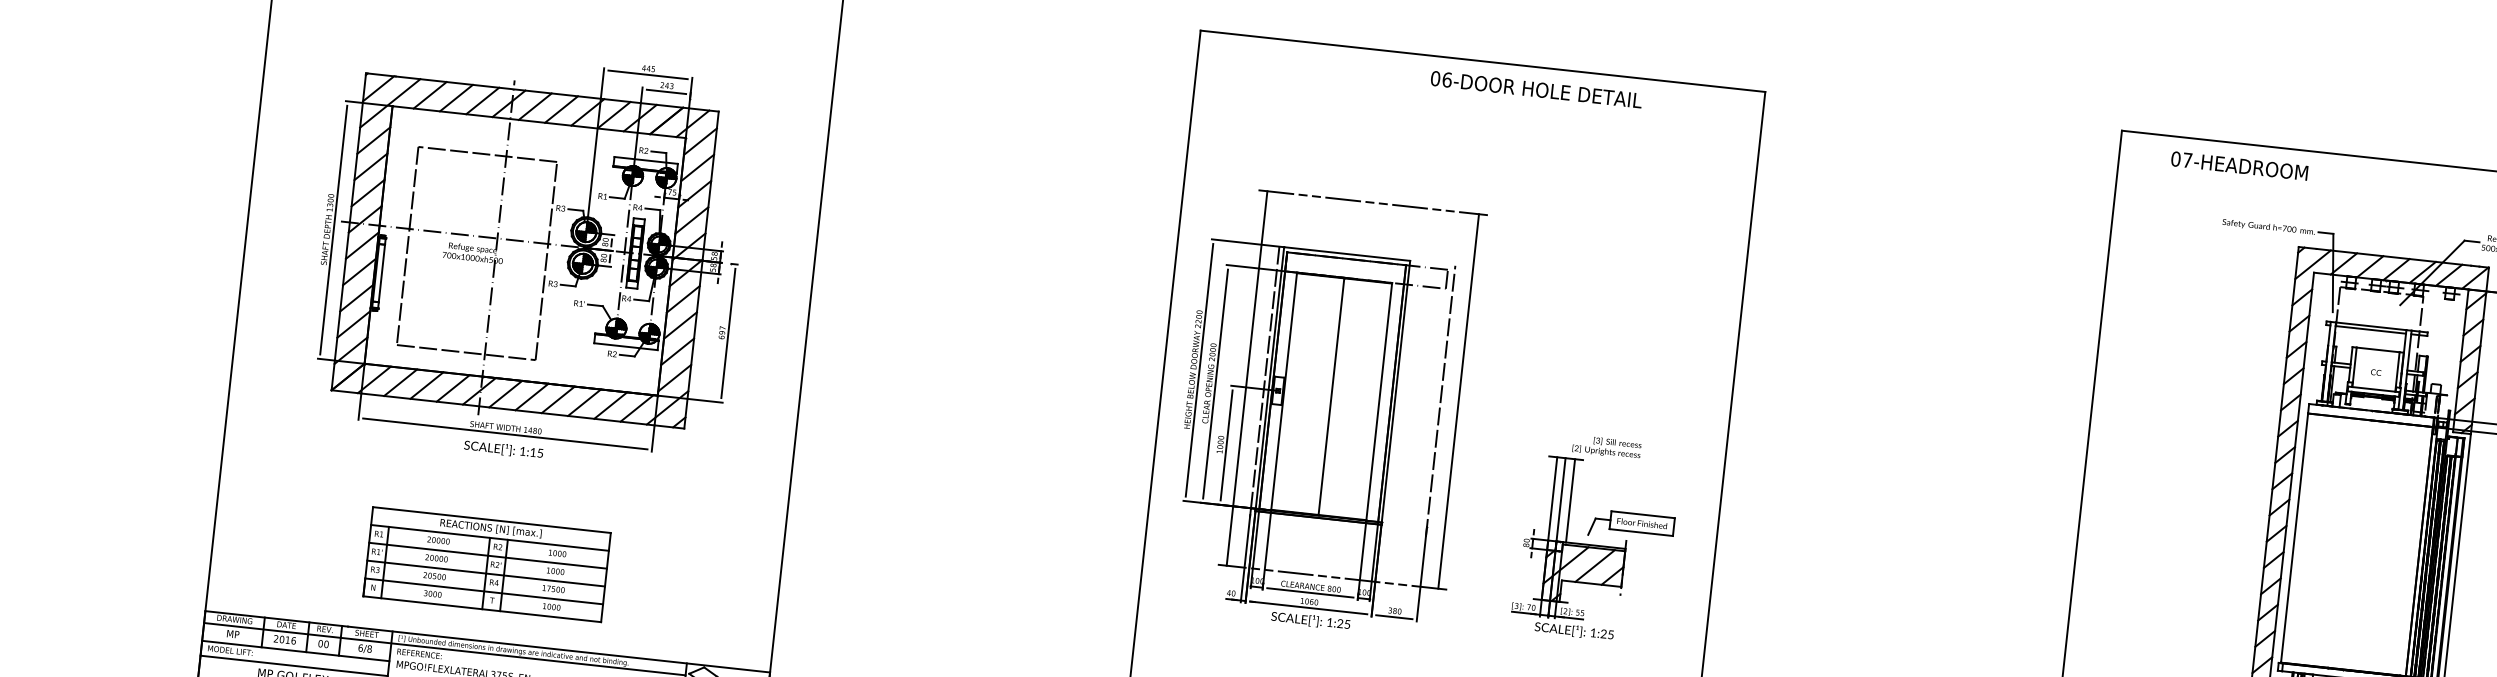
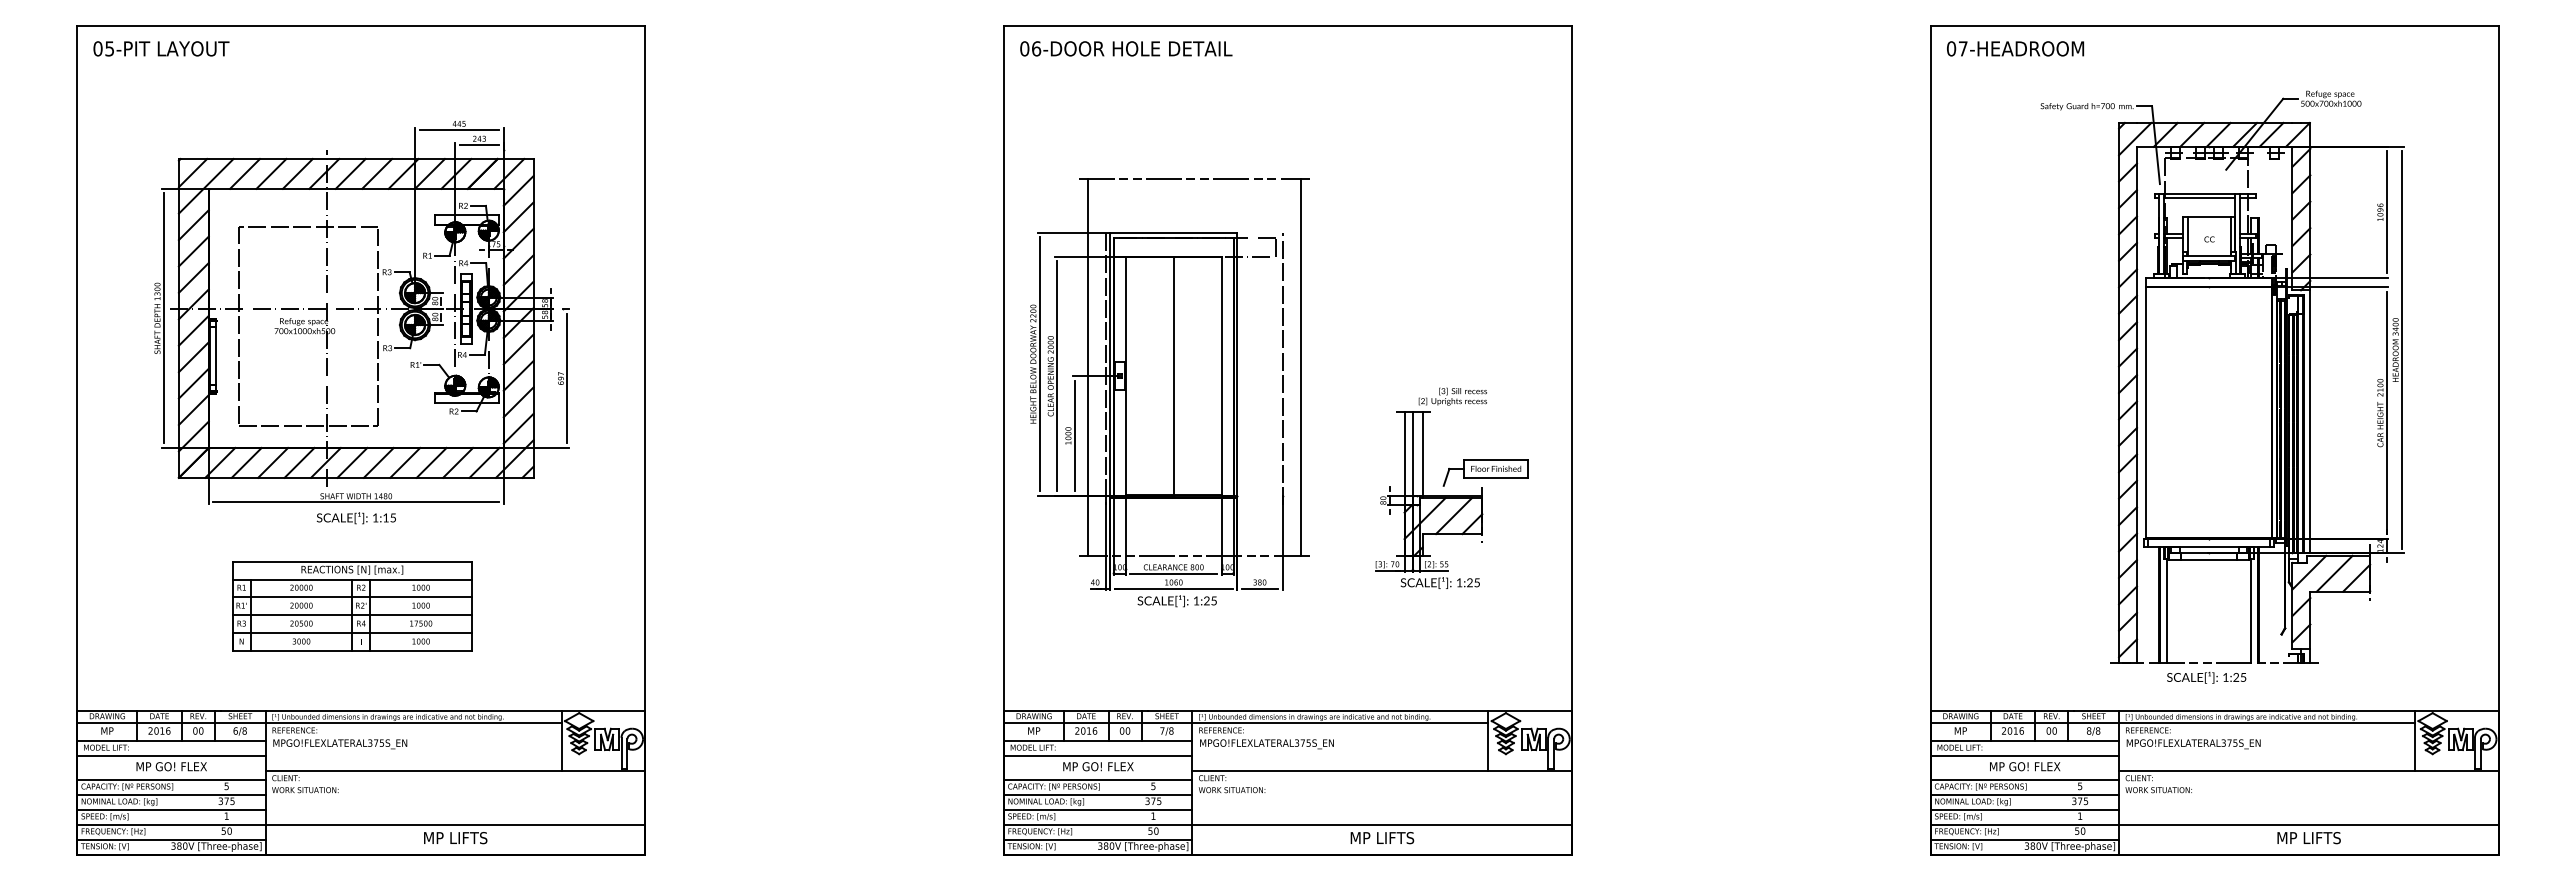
text: (1536, 89) -> (1126, 48), moved
text: (2239, 165) -> (2015, 48), moved
part: (487, 564) -> (352, 606), moved

